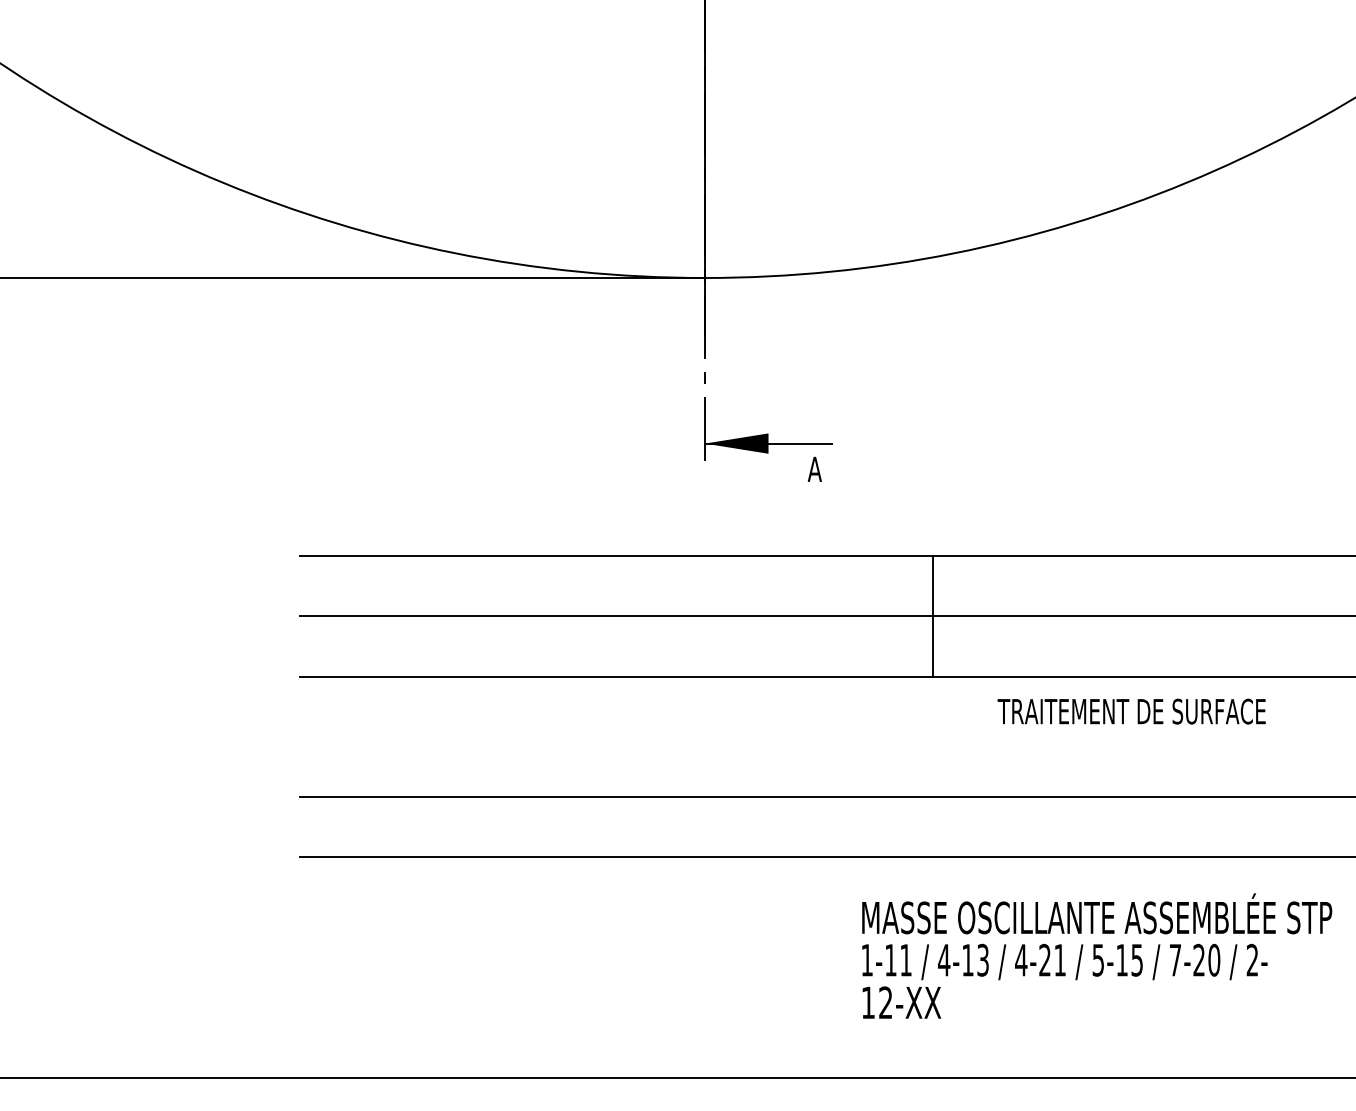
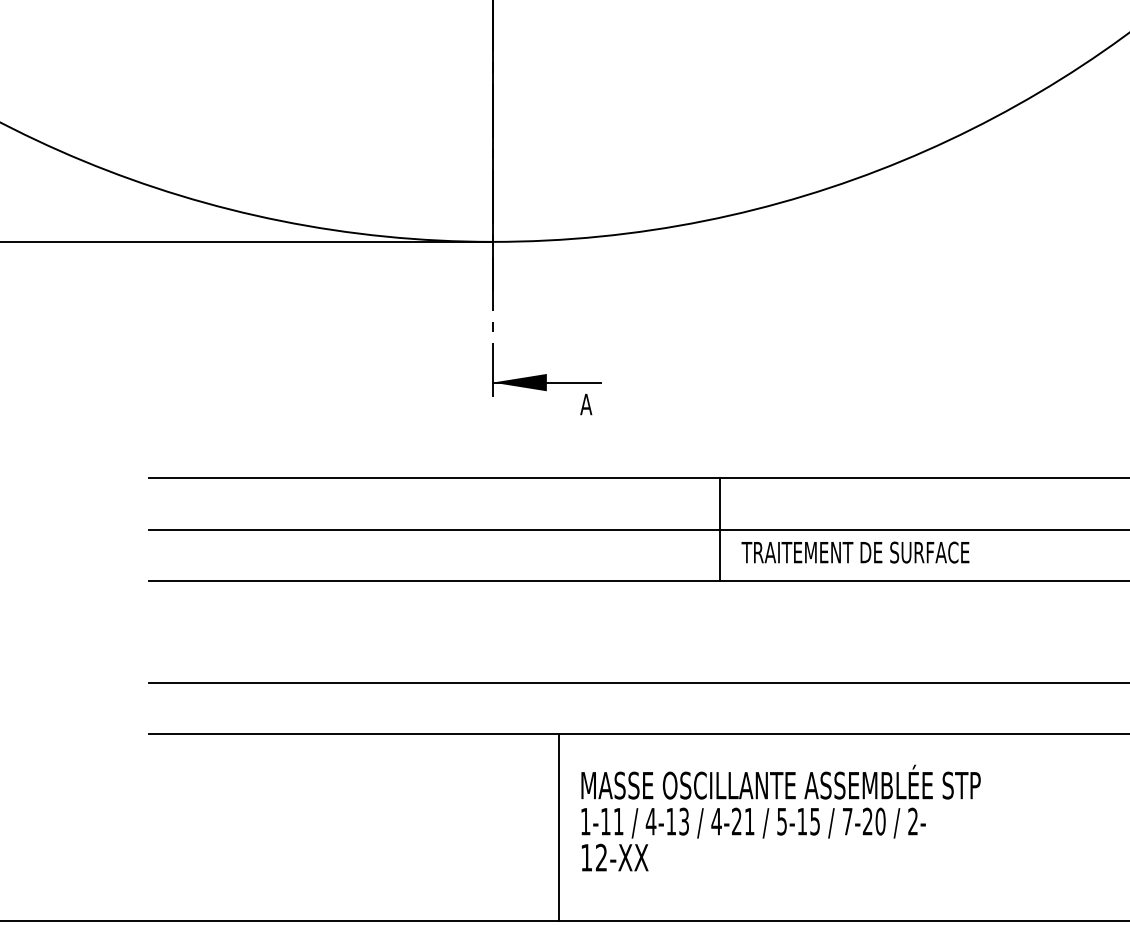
line: (932, 616) -> (719, 529), moved
text: (1131, 711) -> (855, 552), moved
text: (1097, 955) -> (781, 817), moved
line: (782, 967) -> (558, 827), added

